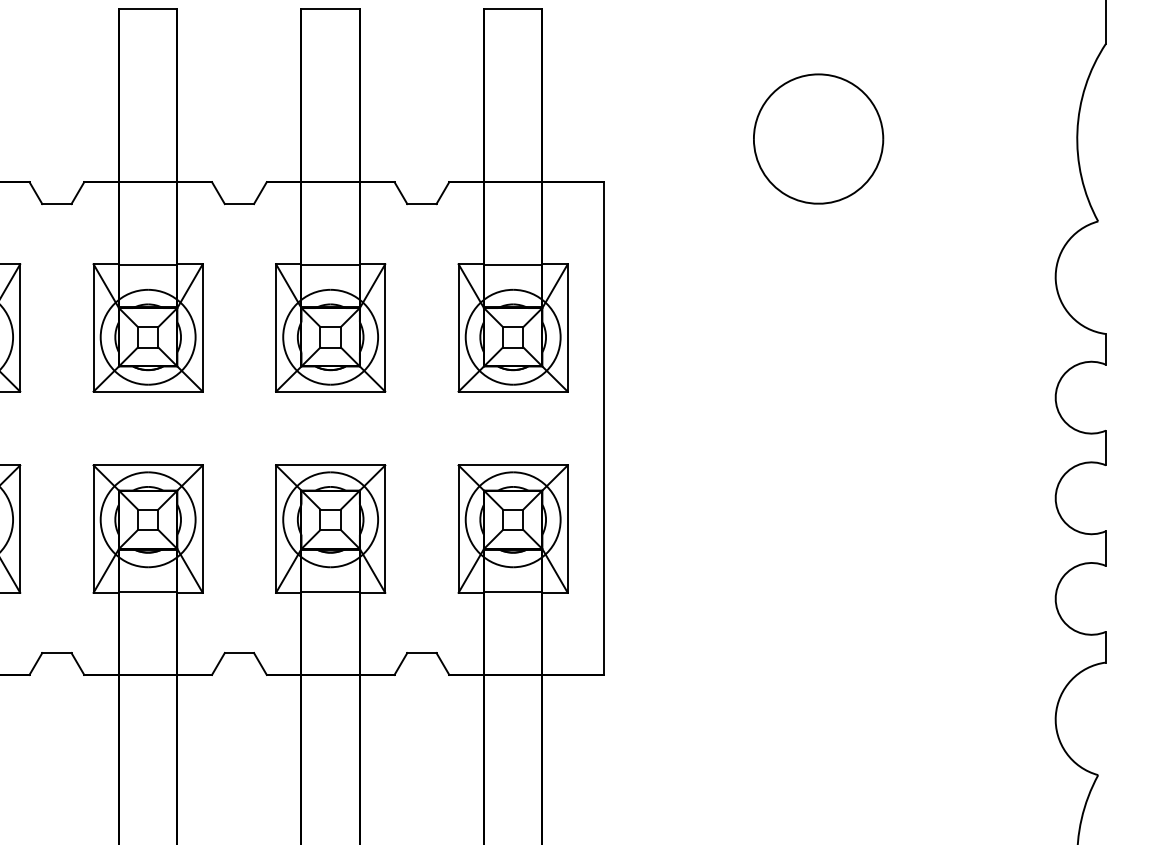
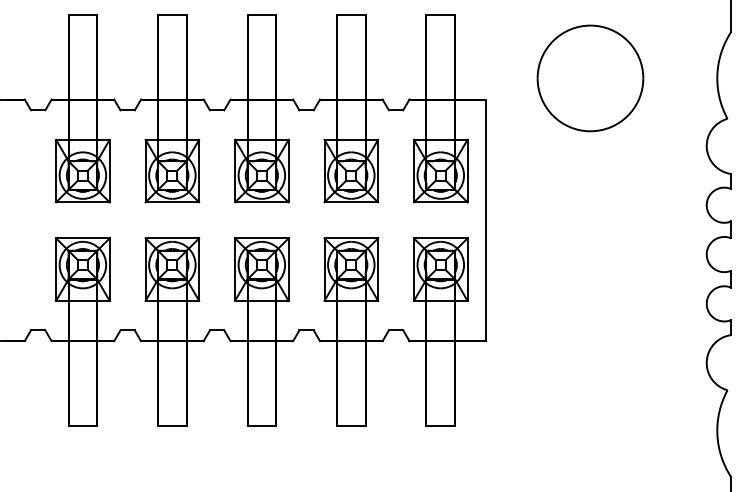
part: (818, 139) -> (590, 78), size x1.67

